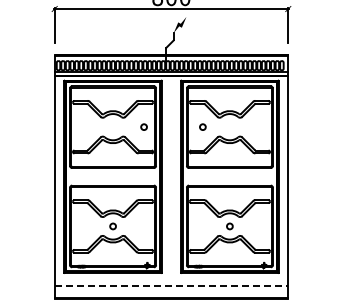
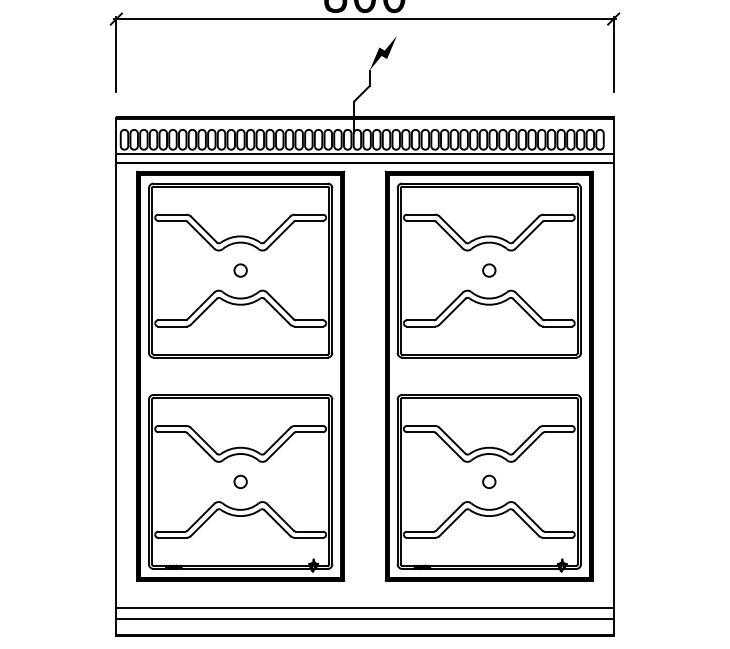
circle: (143, 126) -> (239, 269), moved
circle: (202, 126) -> (488, 269), moved
line: (171, 285) -> (365, 607), dashed -> solid
line: (171, 290) -> (365, 618), added

